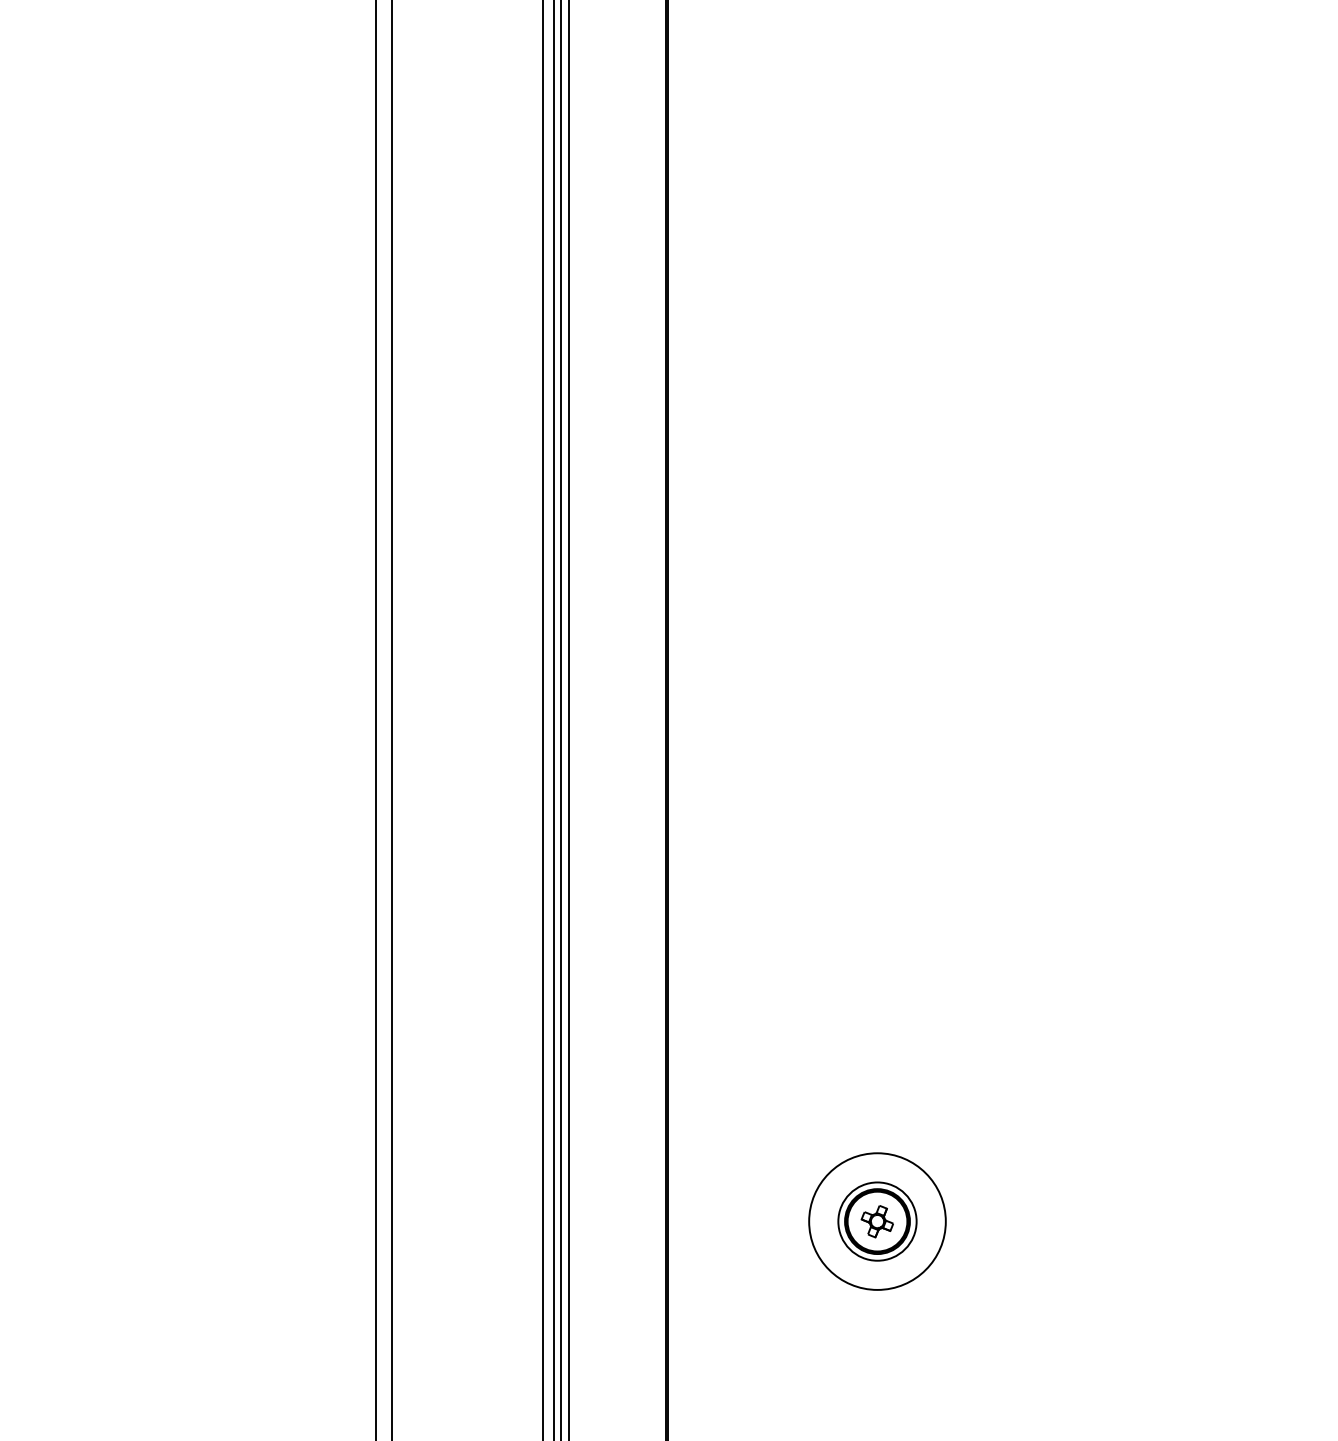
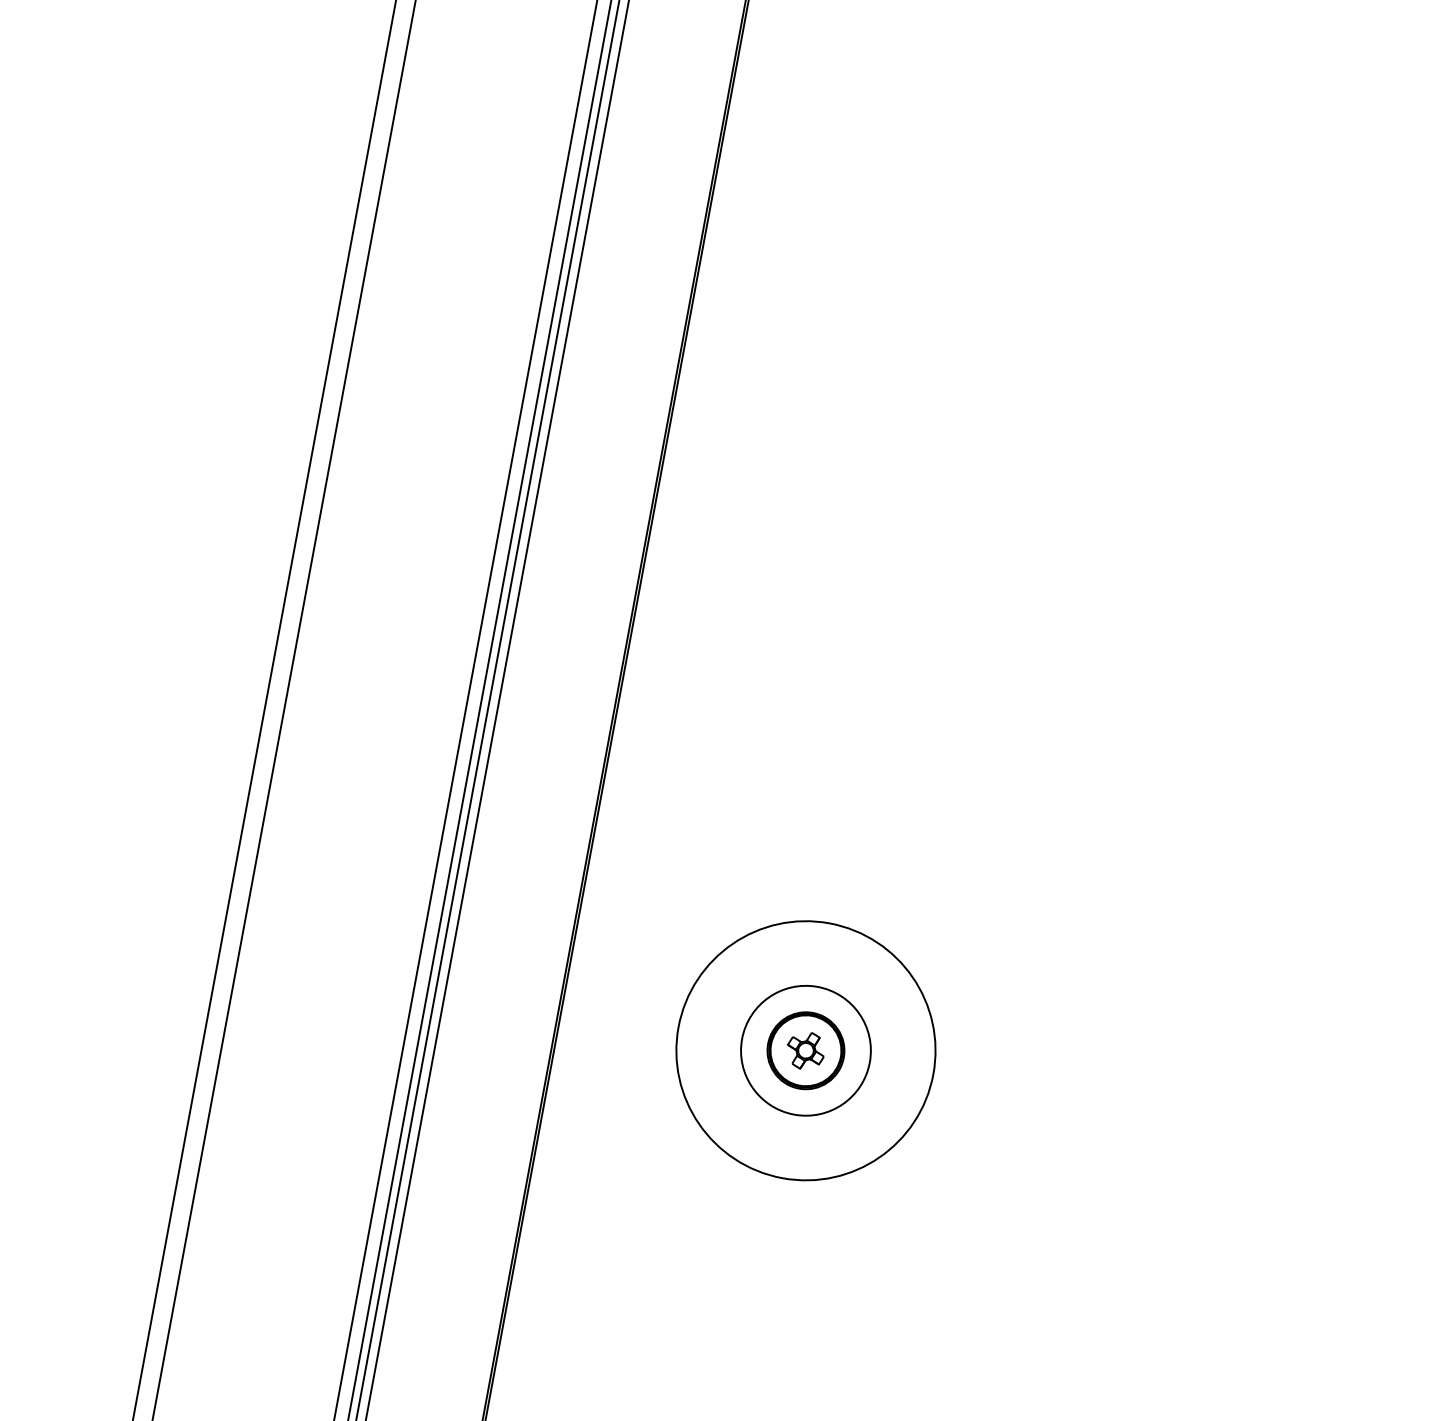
circle: (877, 1221) -> (805, 1050), size x1.4
circle: (877, 1221) -> (805, 1050), size x1.6

